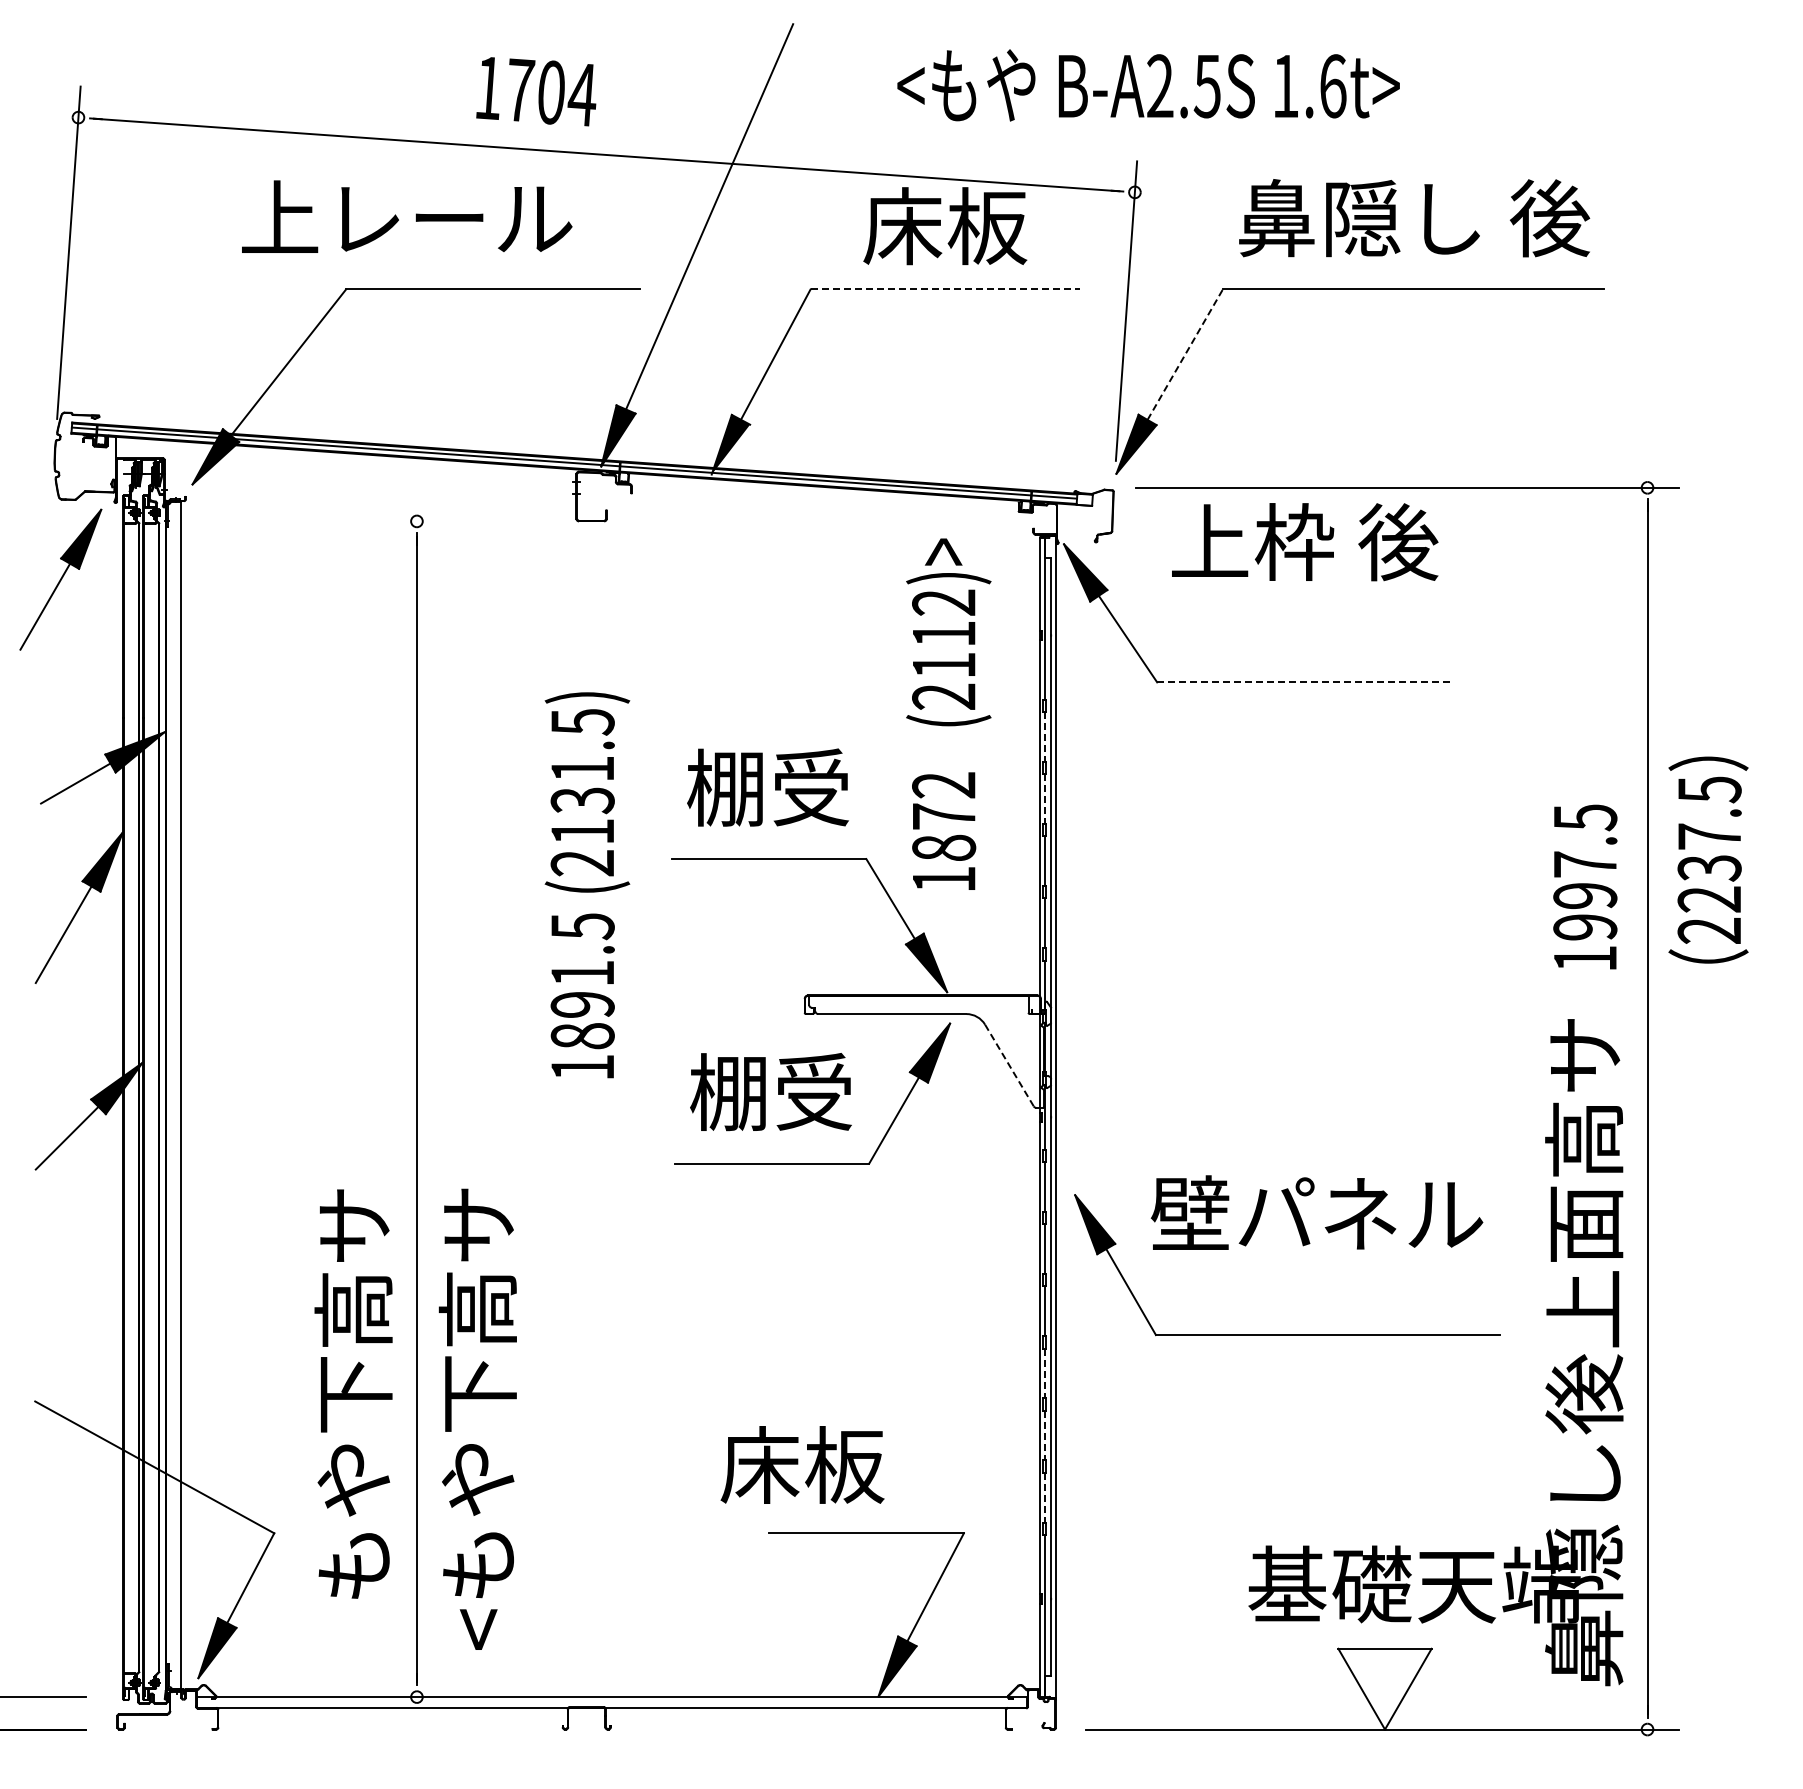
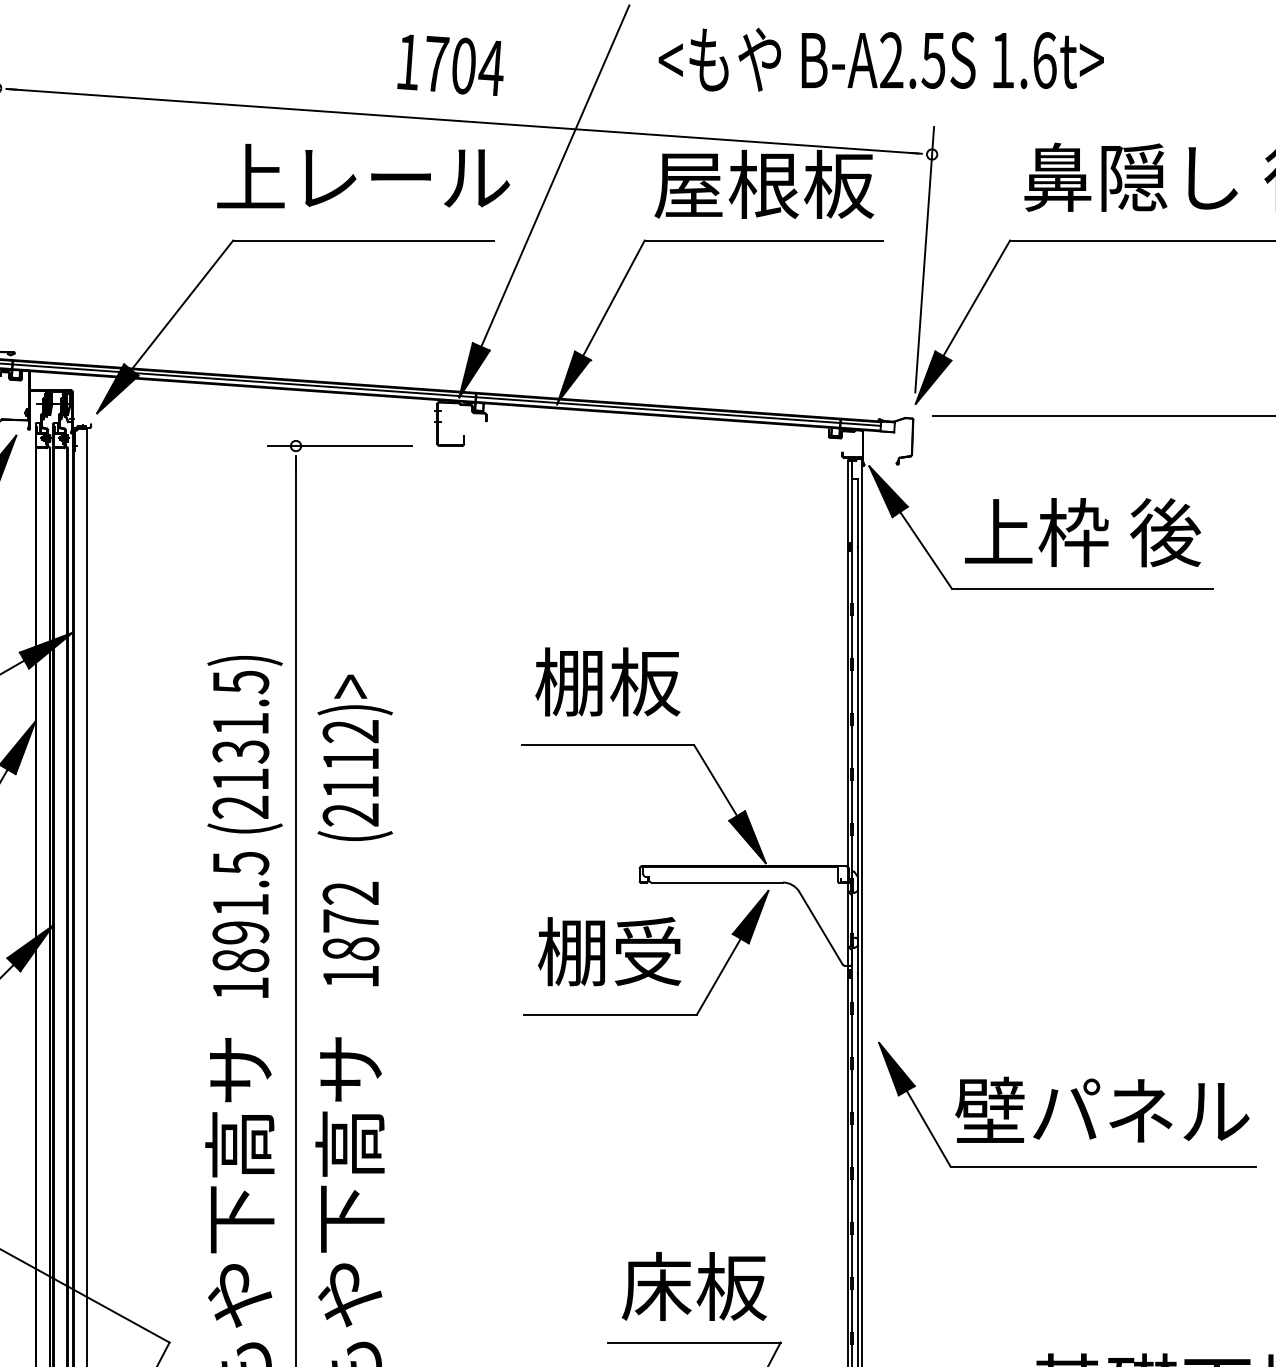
text: (1148, 85) -> (881, 59), moved
text: (536, 91) -> (450, 65), moved
text: (407, 216) -> (363, 175), moved
text: (945, 226) -> (764, 184), 床板 -> 屋根板
line: (945, 289) -> (764, 240), dashed -> solid
line: (1185, 354) -> (976, 298), dashed -> solid
line: (466, 521) -> (339, 446), added
text: (1305, 542) -> (1083, 532), moved
line: (1304, 682) -> (1082, 588), dashed -> solid
text: (948, 713) -> (354, 829), moved
line: (1044, 736) -> (852, 636), dashed -> solid
text: (811, 787) -> (645, 681), 棚受 -> 棚板
line: (1044, 798) -> (852, 691), dashed -> solid
text: (587, 885) -> (245, 827), moved
line: (1009, 1065) -> (821, 928), dashed -> solid
text: (1316, 1212) -> (1101, 1109), moved
line: (1044, 1373) -> (852, 1200), dashed -> solid
line: (1044, 1435) -> (852, 1255), dashed -> solid
text: (802, 1464) -> (694, 1286), moved
line: (1044, 1497) -> (852, 1310), dashed -> solid

